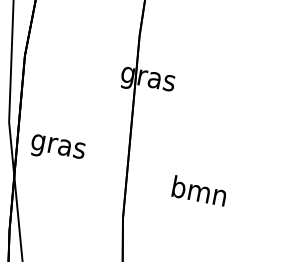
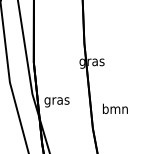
text: (200, 190) -> (115, 108), moved

